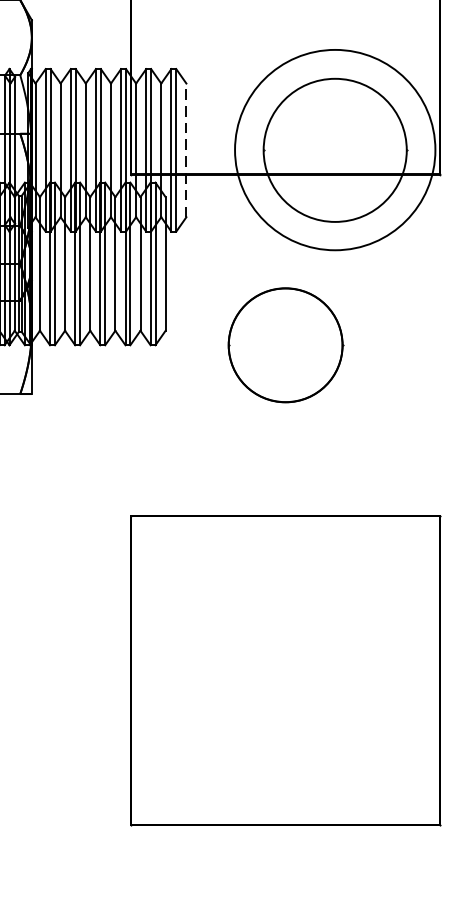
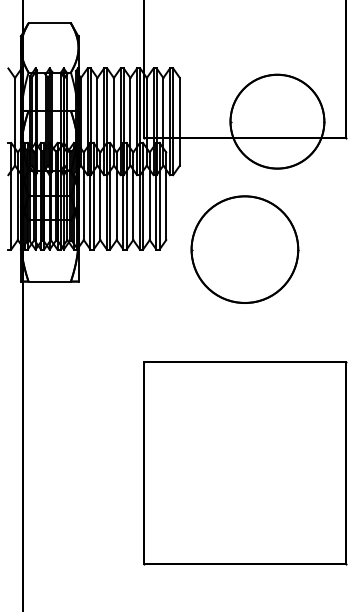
line: (185, 149) -> (179, 121), dashed -> solid
circle: (335, 149) -> (277, 121), size x0.71
part: (284, 345) -> (244, 249), size x1.43

